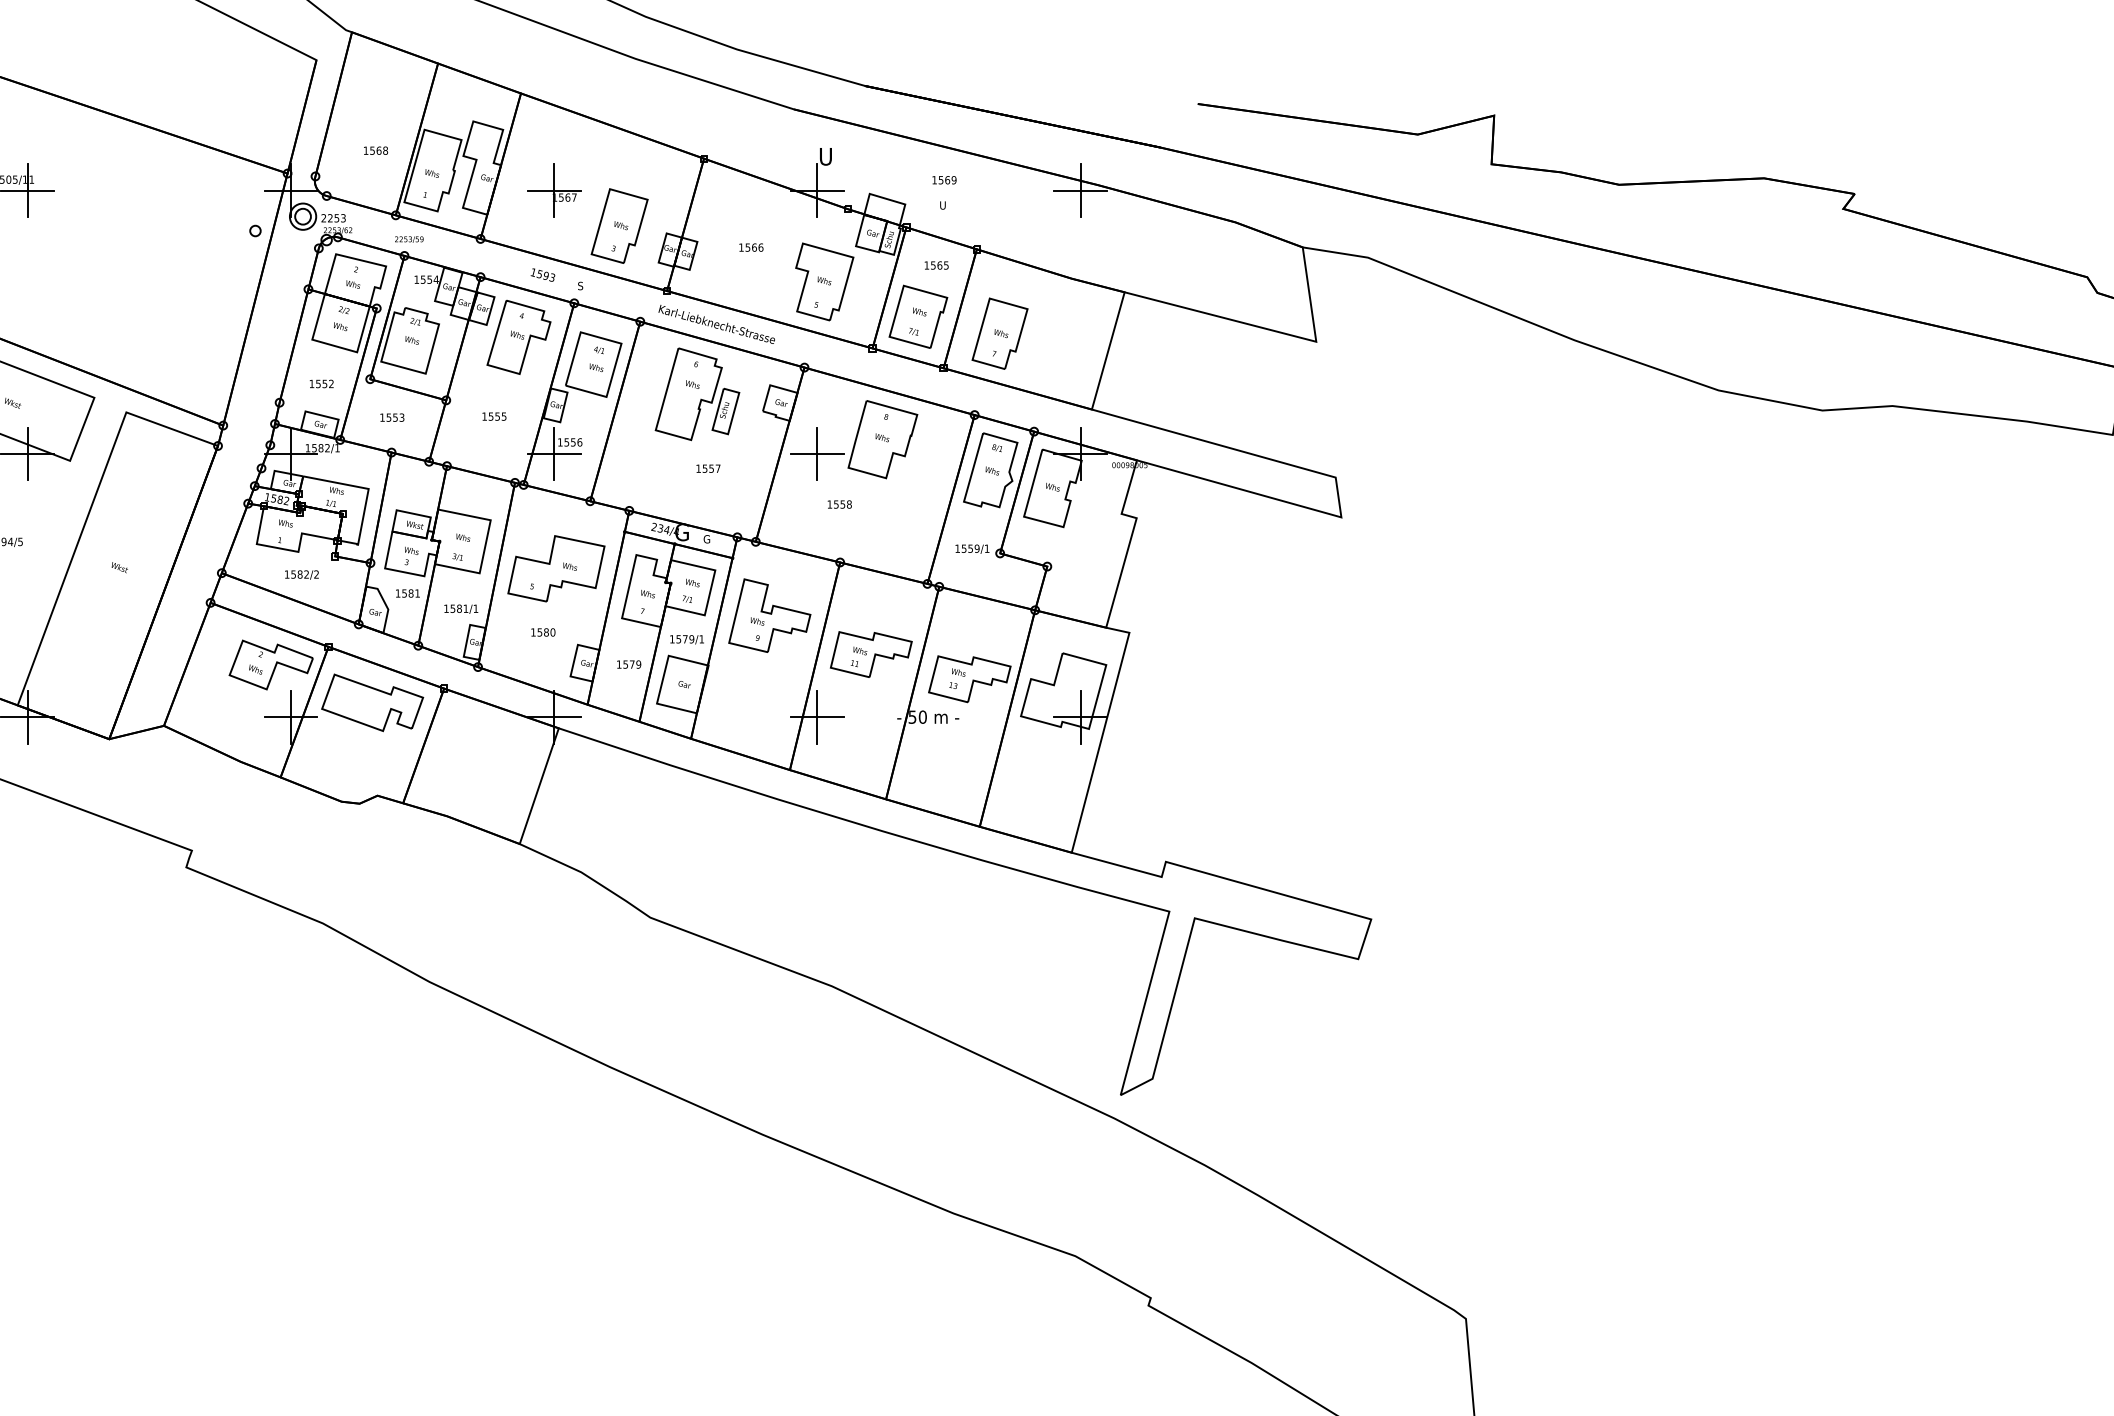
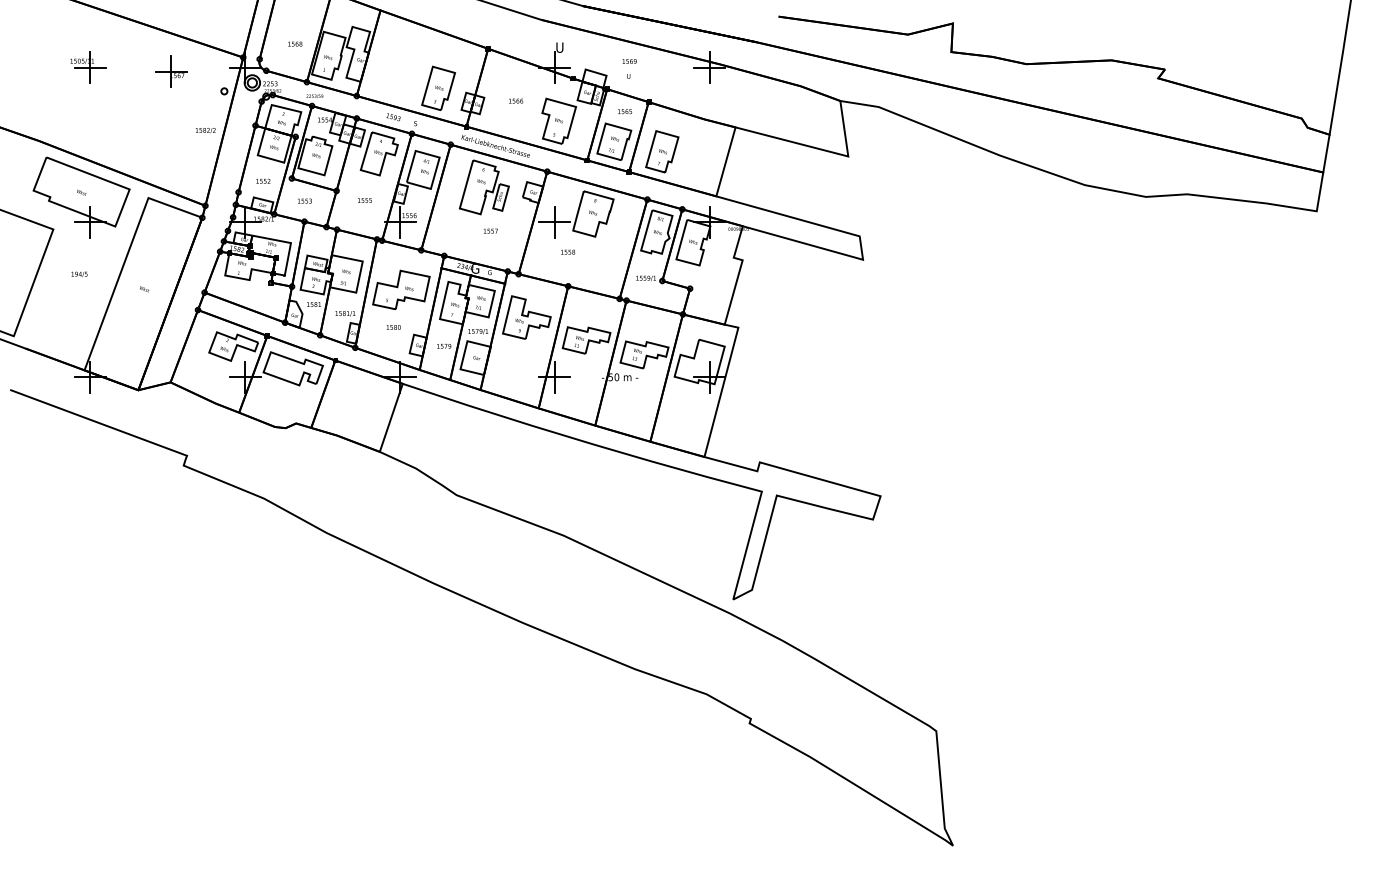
part: (554, 190) -> (171, 71), moved
text: (301, 574) -> (205, 130), moved

